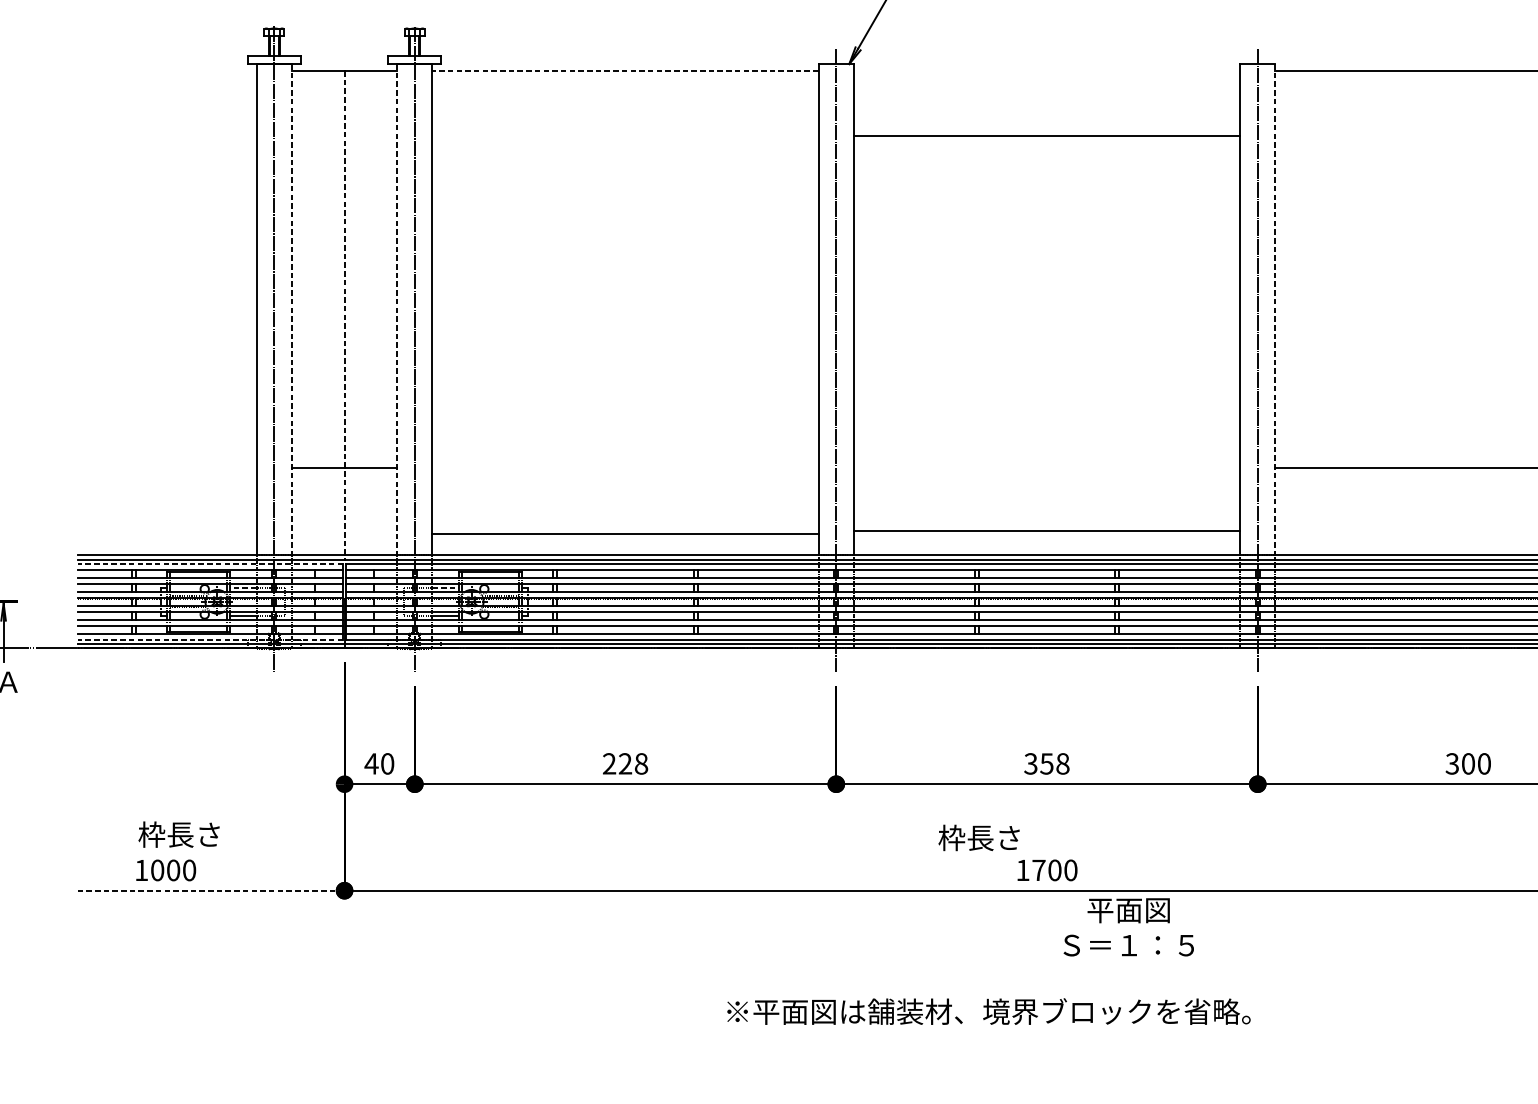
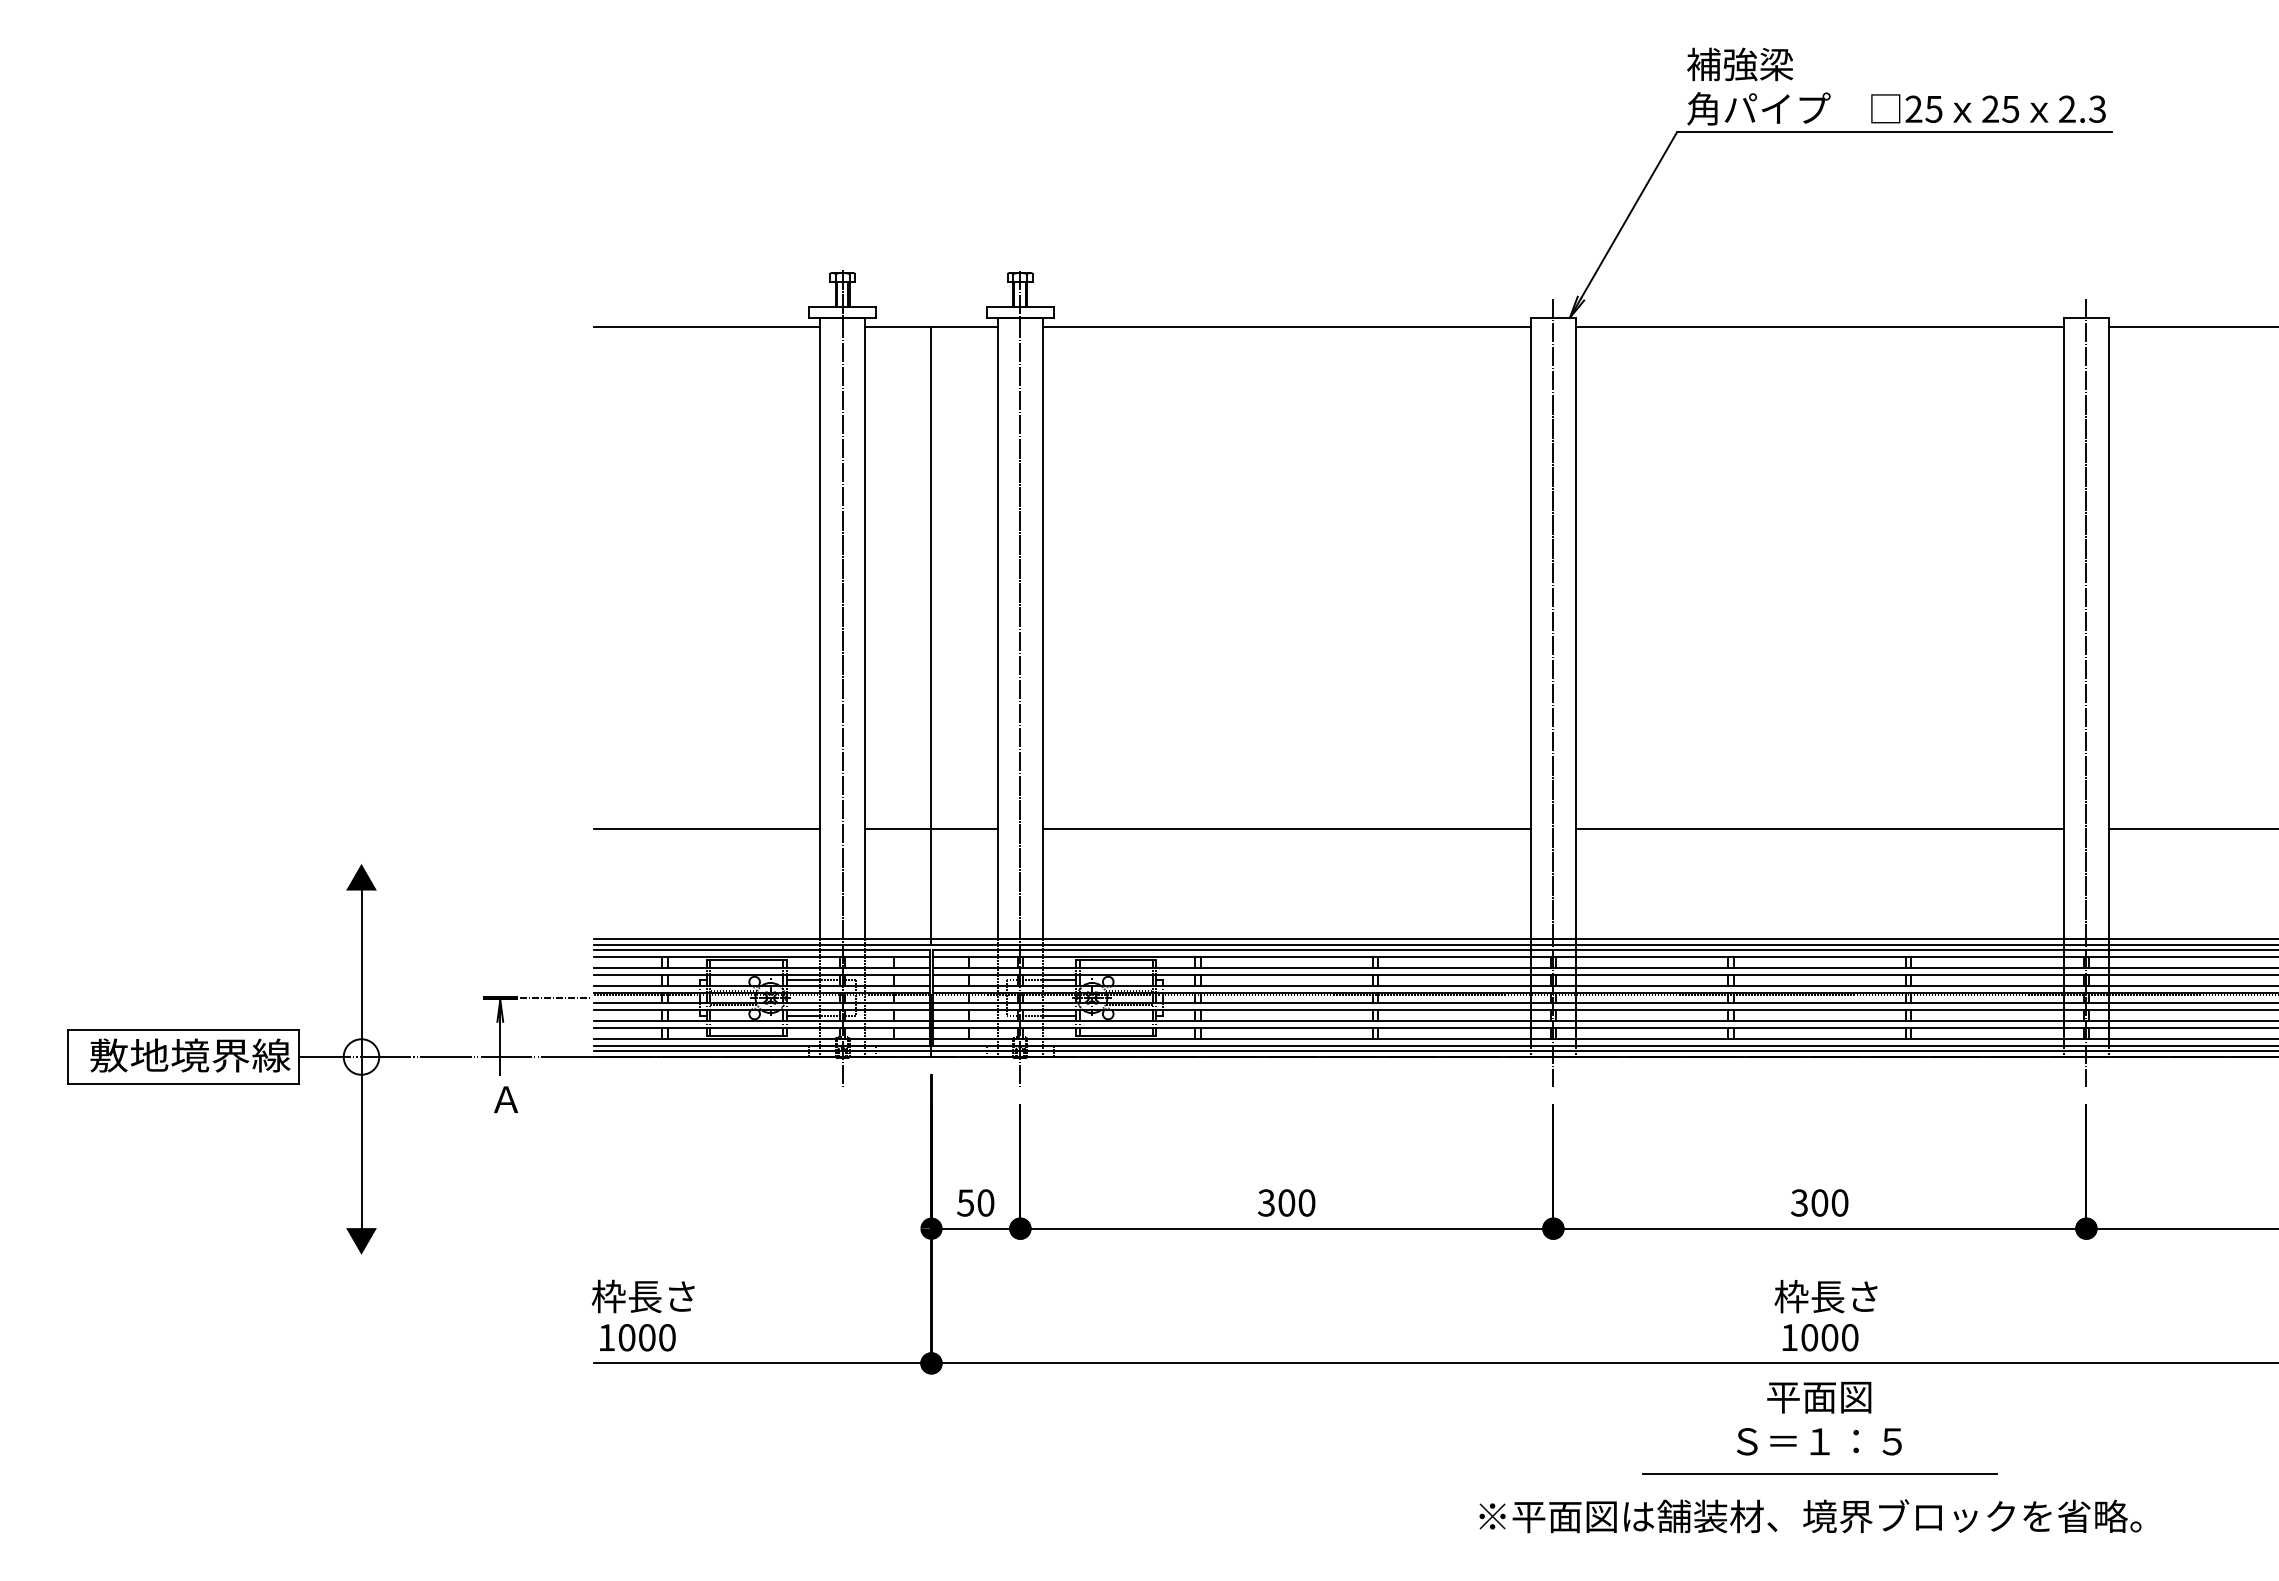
line: (166, 70) -> (706, 326), added
line: (625, 70) -> (1286, 326), dashed -> solid
line: (1046, 135) -> (1819, 326), moved
line: (291, 309) -> (864, 628), dashed -> solid
line: (397, 309) -> (998, 628), dashed -> solid
line: (1275, 309) -> (2108, 628), dashed -> solid
line: (344, 315) -> (931, 635), dashed -> solid
line: (166, 468) -> (706, 829), added
line: (1046, 531) -> (1819, 829), moved
line: (625, 534) -> (1286, 829), moved
line: (210, 564) -> (761, 950), dashed -> solid
line: (243, 587) -> (803, 980), dashed -> solid
line: (445, 587) -> (1059, 980), dashed -> solid
line: (46, 602) -> (554, 998), added
line: (210, 640) -> (761, 1046), dashed -> solid
text: (371, 763) -> (965, 1202), 40 -> 50
text: (625, 763) -> (1286, 1202), 228 -> 300
text: (1054, 763) -> (1829, 1202), 358 -> 300
text: (178, 834) -> (642, 1296), moved
text: (978, 837) -> (1825, 1296), moved
text: (165, 870) -> (637, 1337), moved
text: (1038, 870) -> (1809, 1337), 1700 -> 1000
line: (210, 890) -> (762, 1363), dashed -> solid
text: (1128, 927) -> (1819, 1418), moved
line: (1046, 978) -> (1819, 1474), added
text: (988, 1011) -> (1810, 1516), moved

